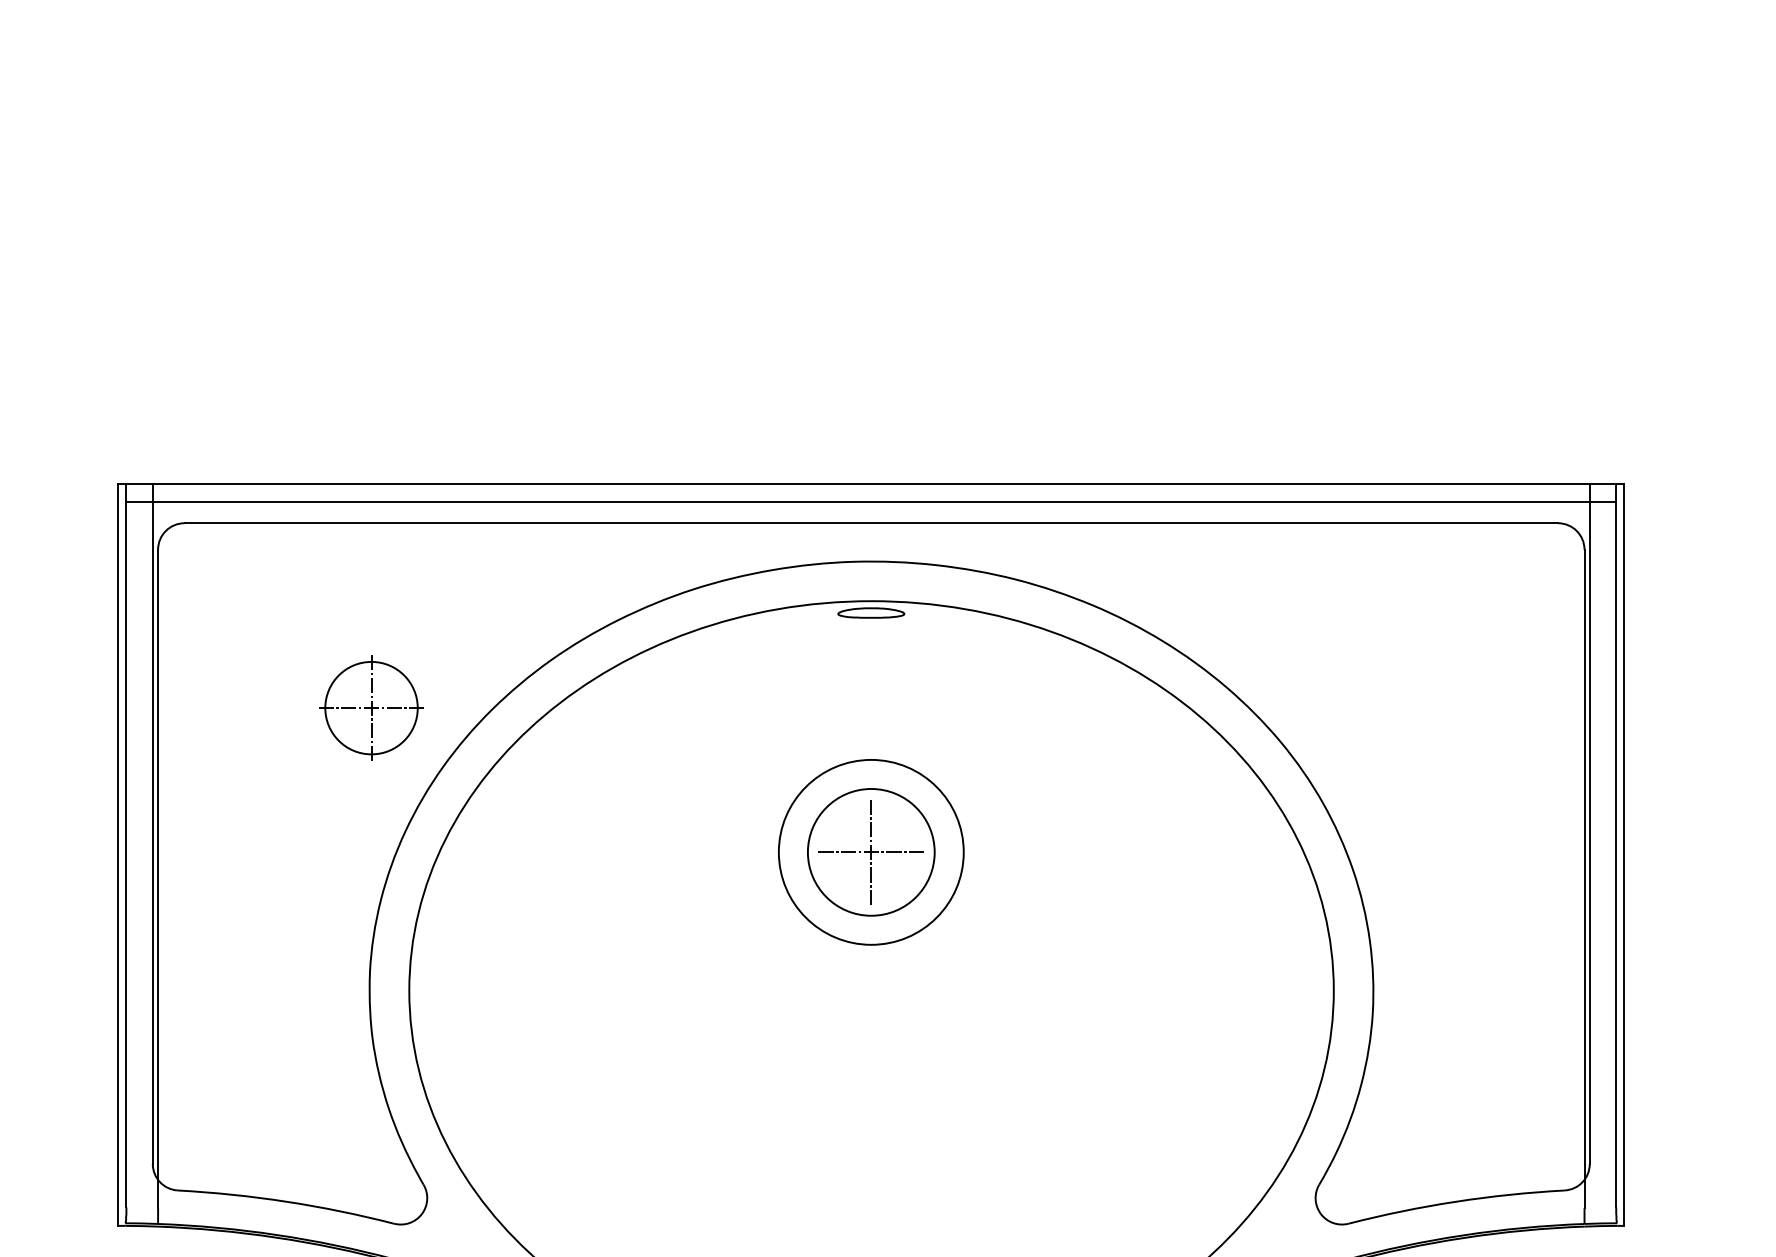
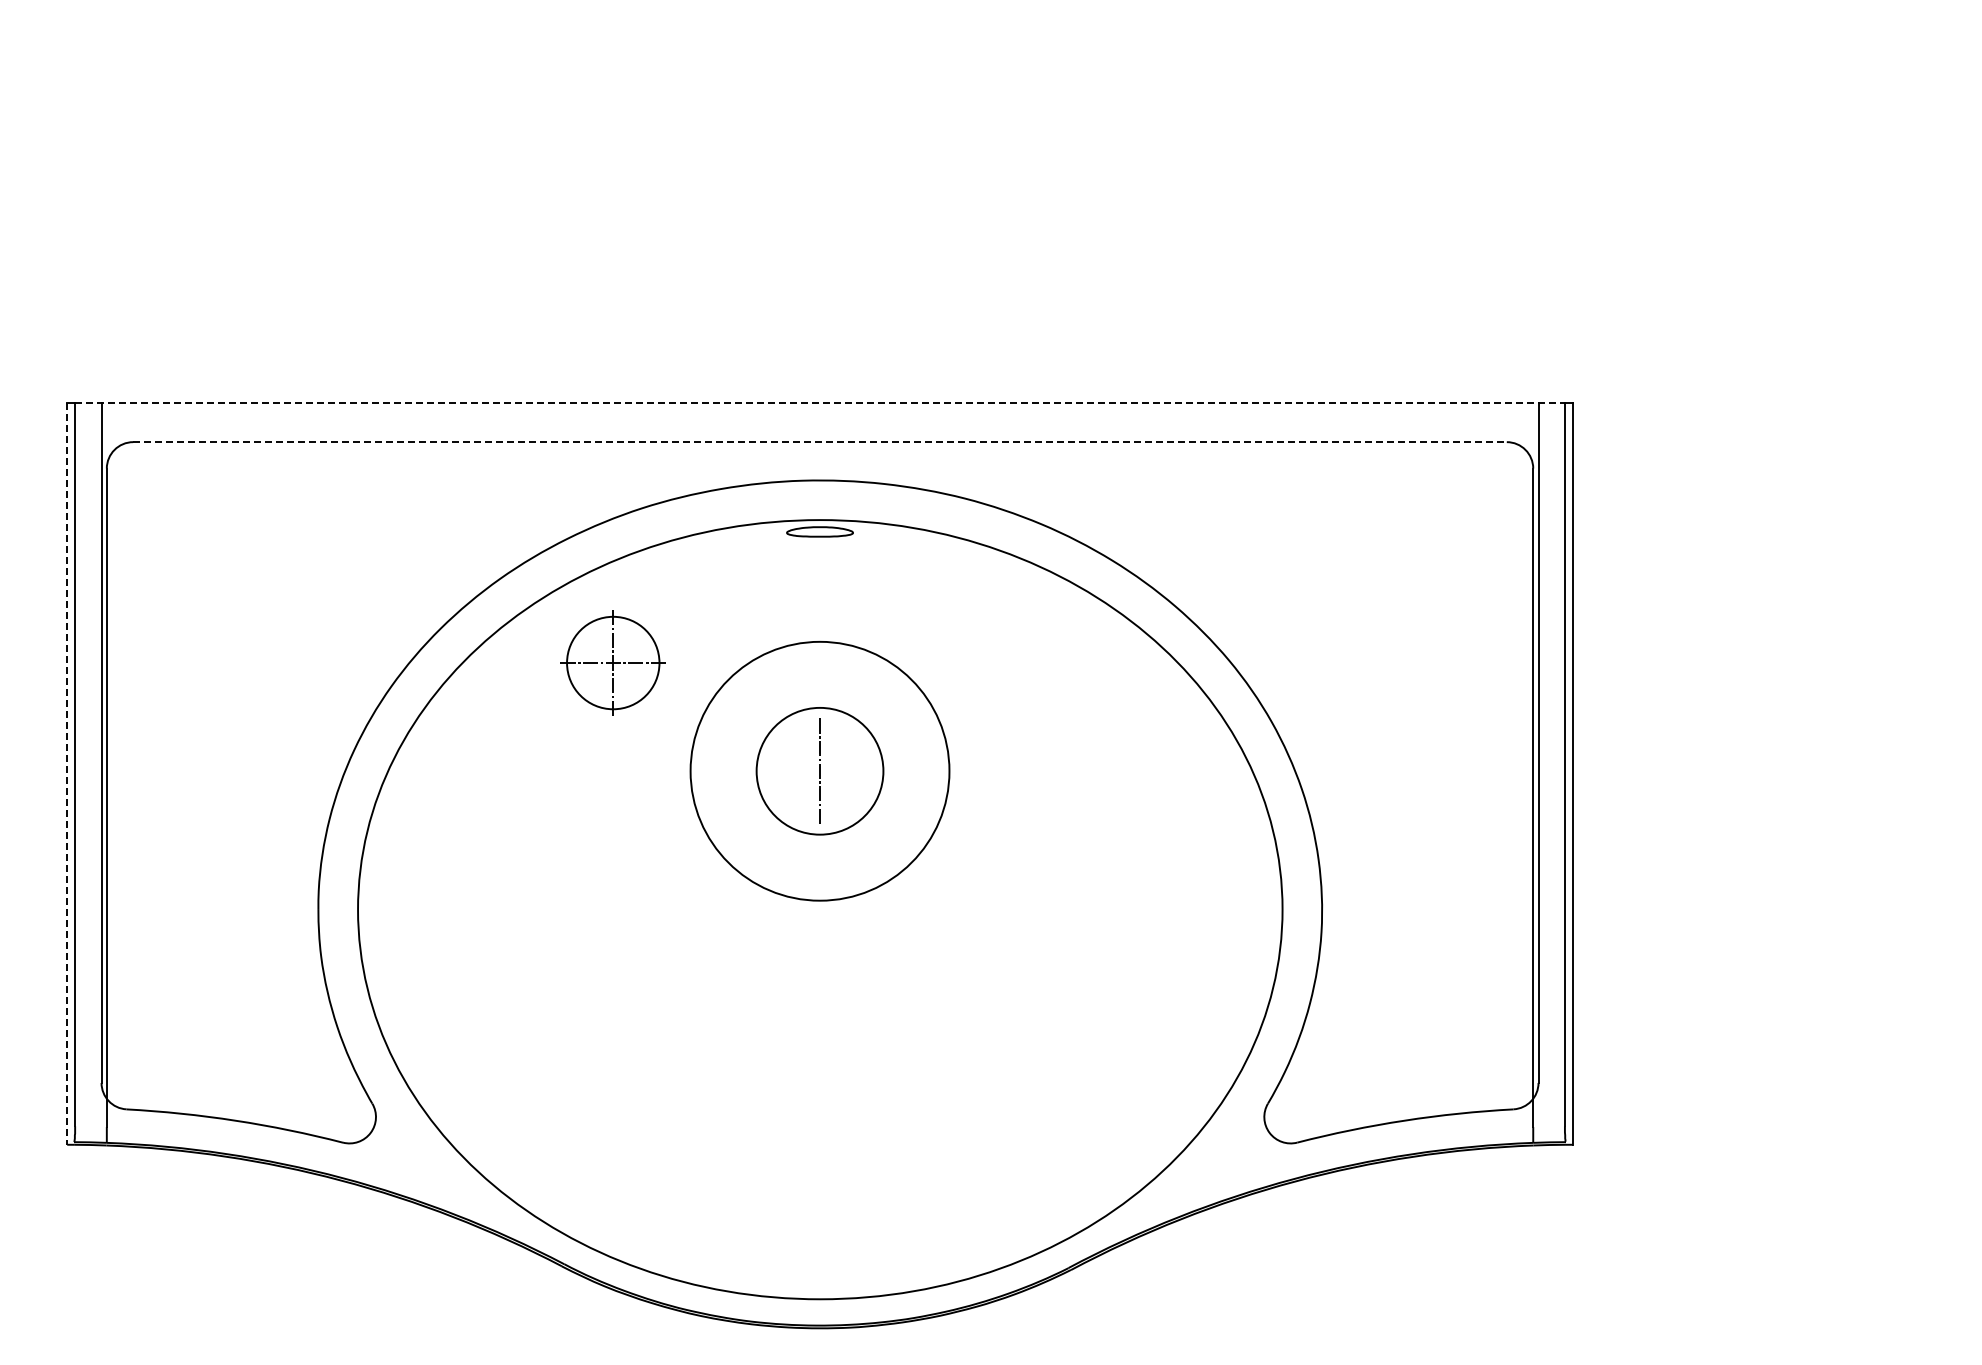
line: (871, 483) -> (820, 402), solid -> dashed
line: (870, 502) -> (819, 421), removed
line: (871, 523) -> (820, 442), solid -> dashed
part: (370, 707) -> (612, 662), moved
circle: (870, 851) -> (819, 770), size x1.4
line: (870, 852) -> (819, 771), removed
line: (118, 855) -> (67, 774), solid -> dashed

